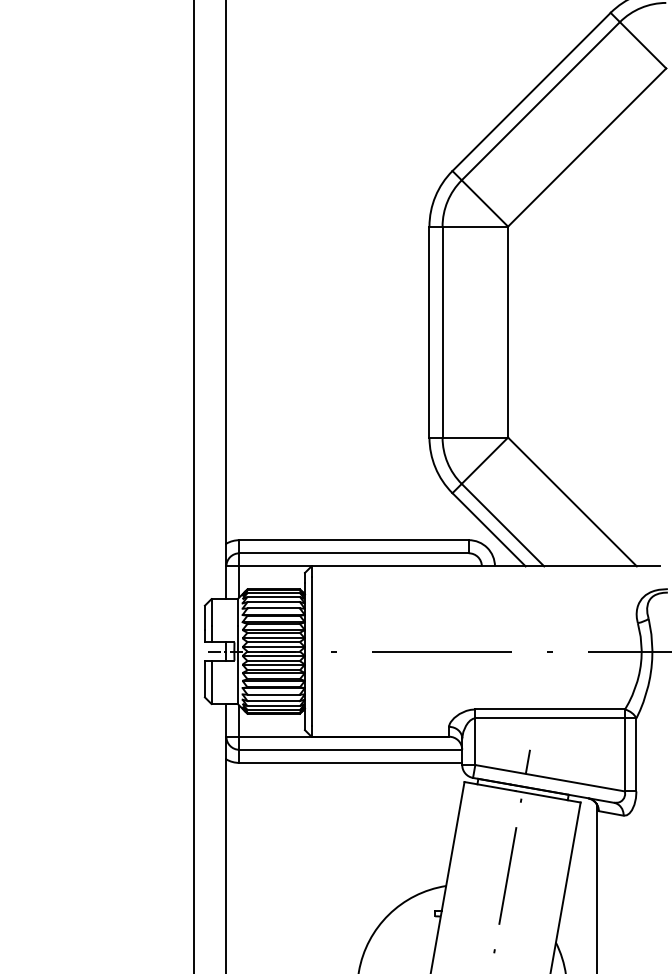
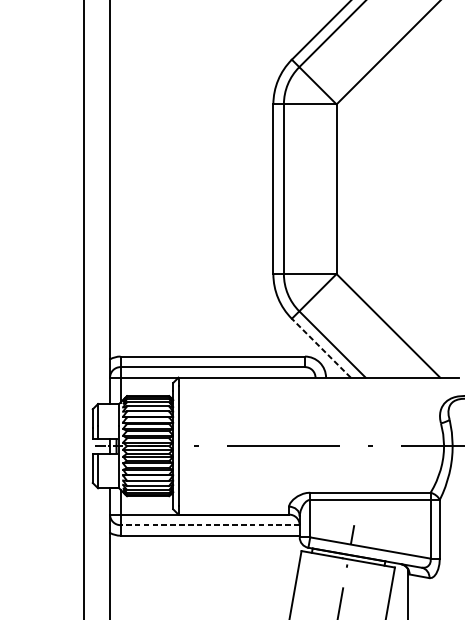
line: (489, 529) -> (321, 347), solid -> dashed
line: (350, 749) -> (209, 524), solid -> dashed

